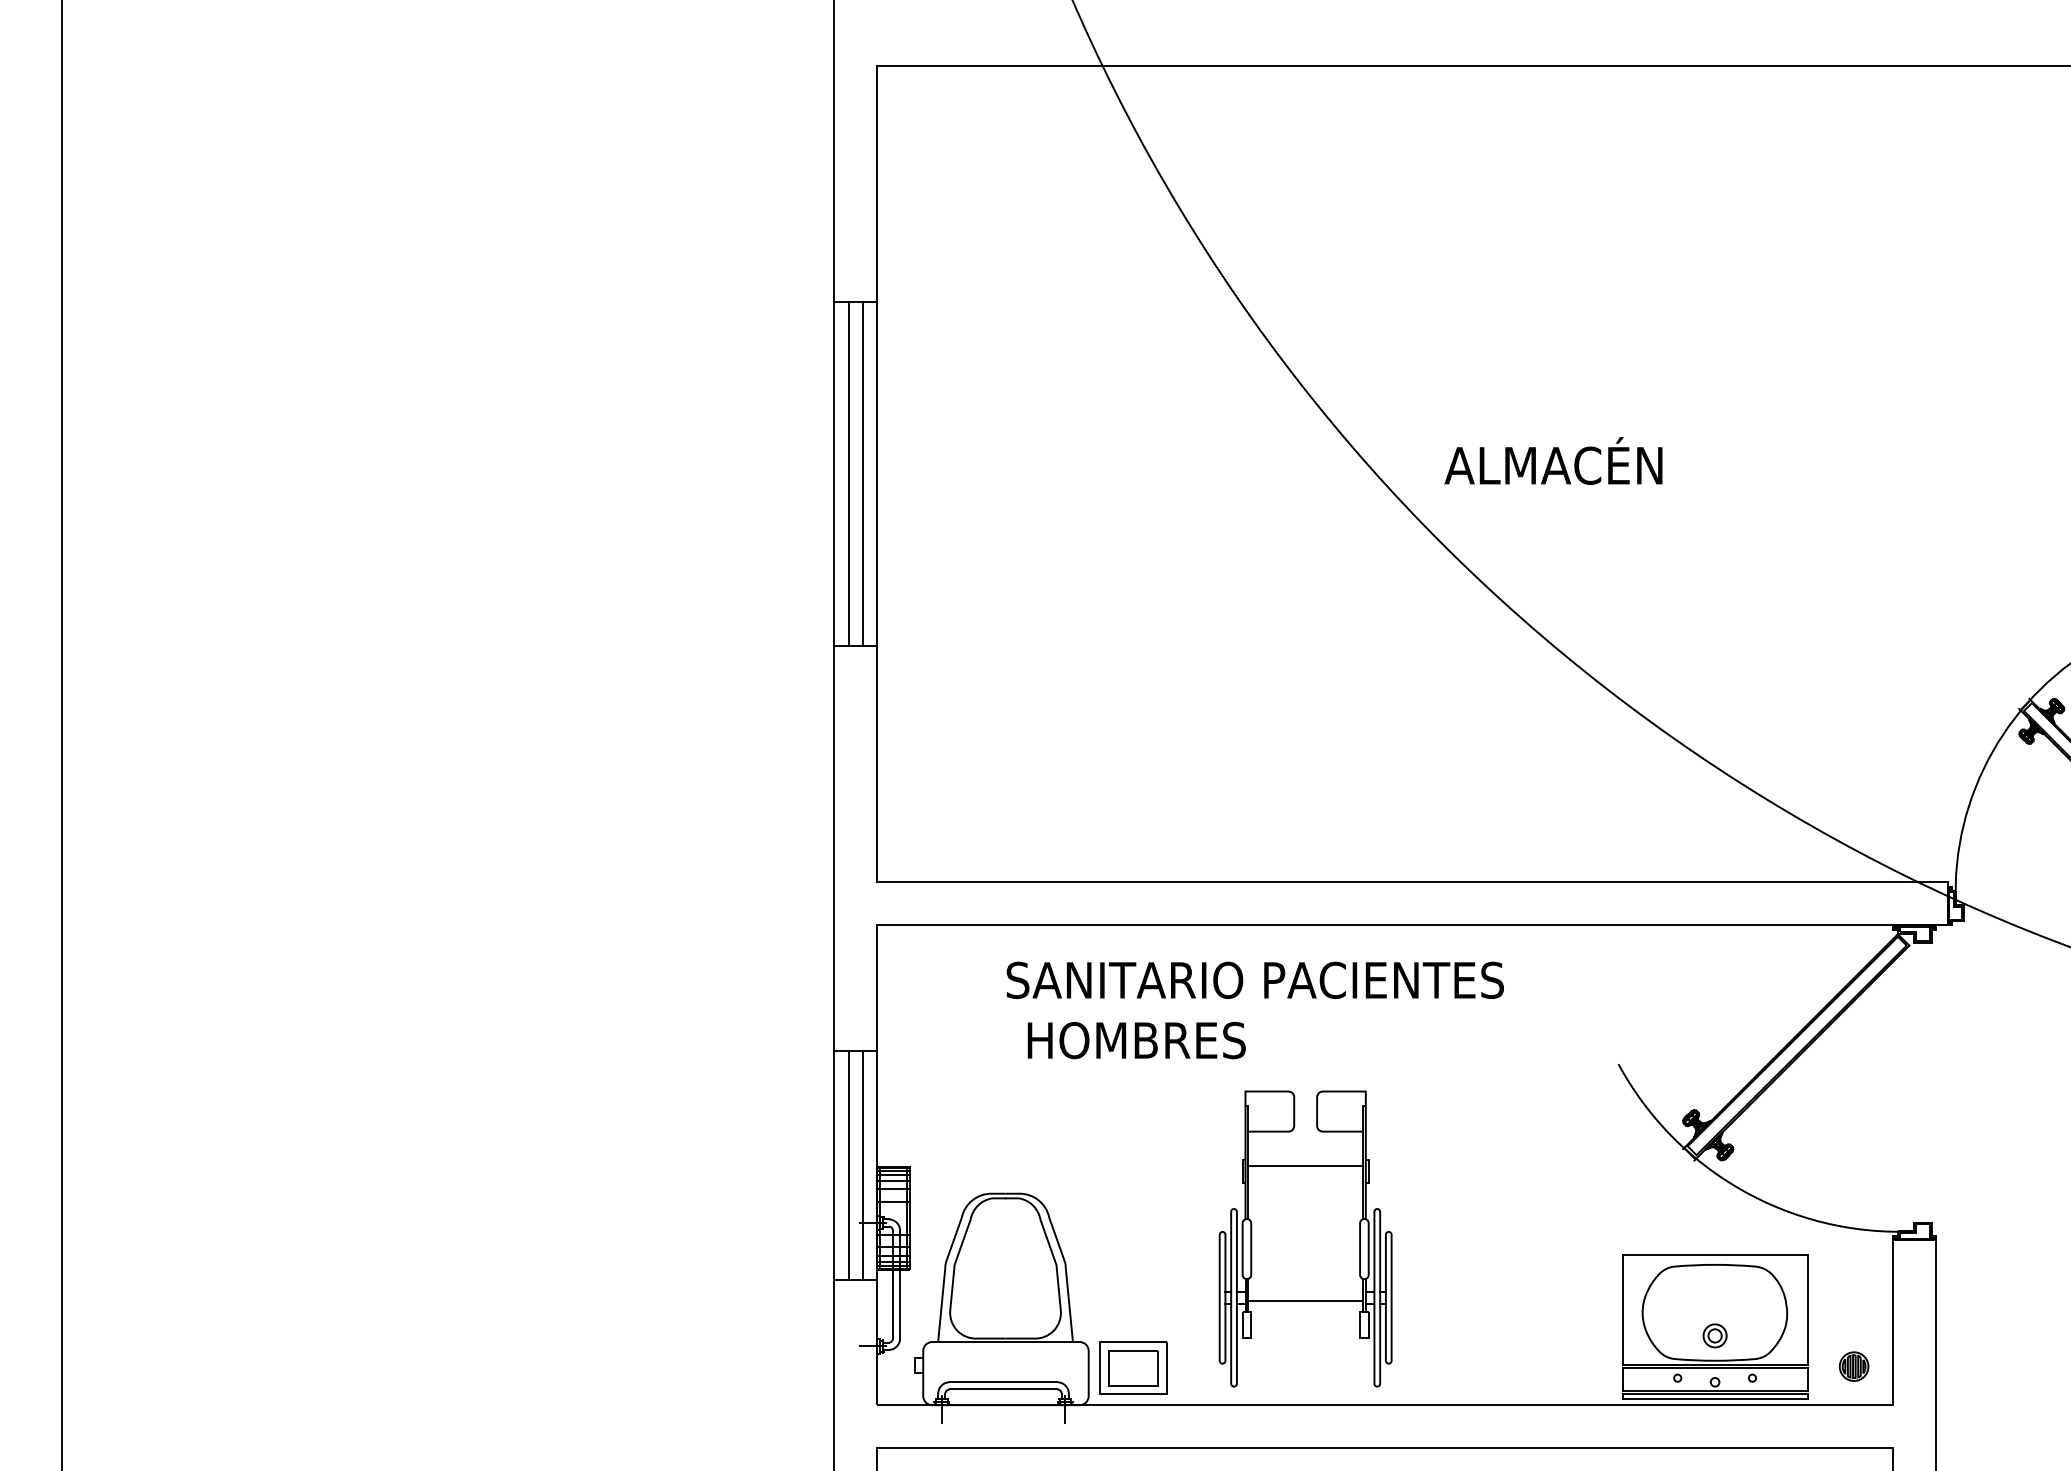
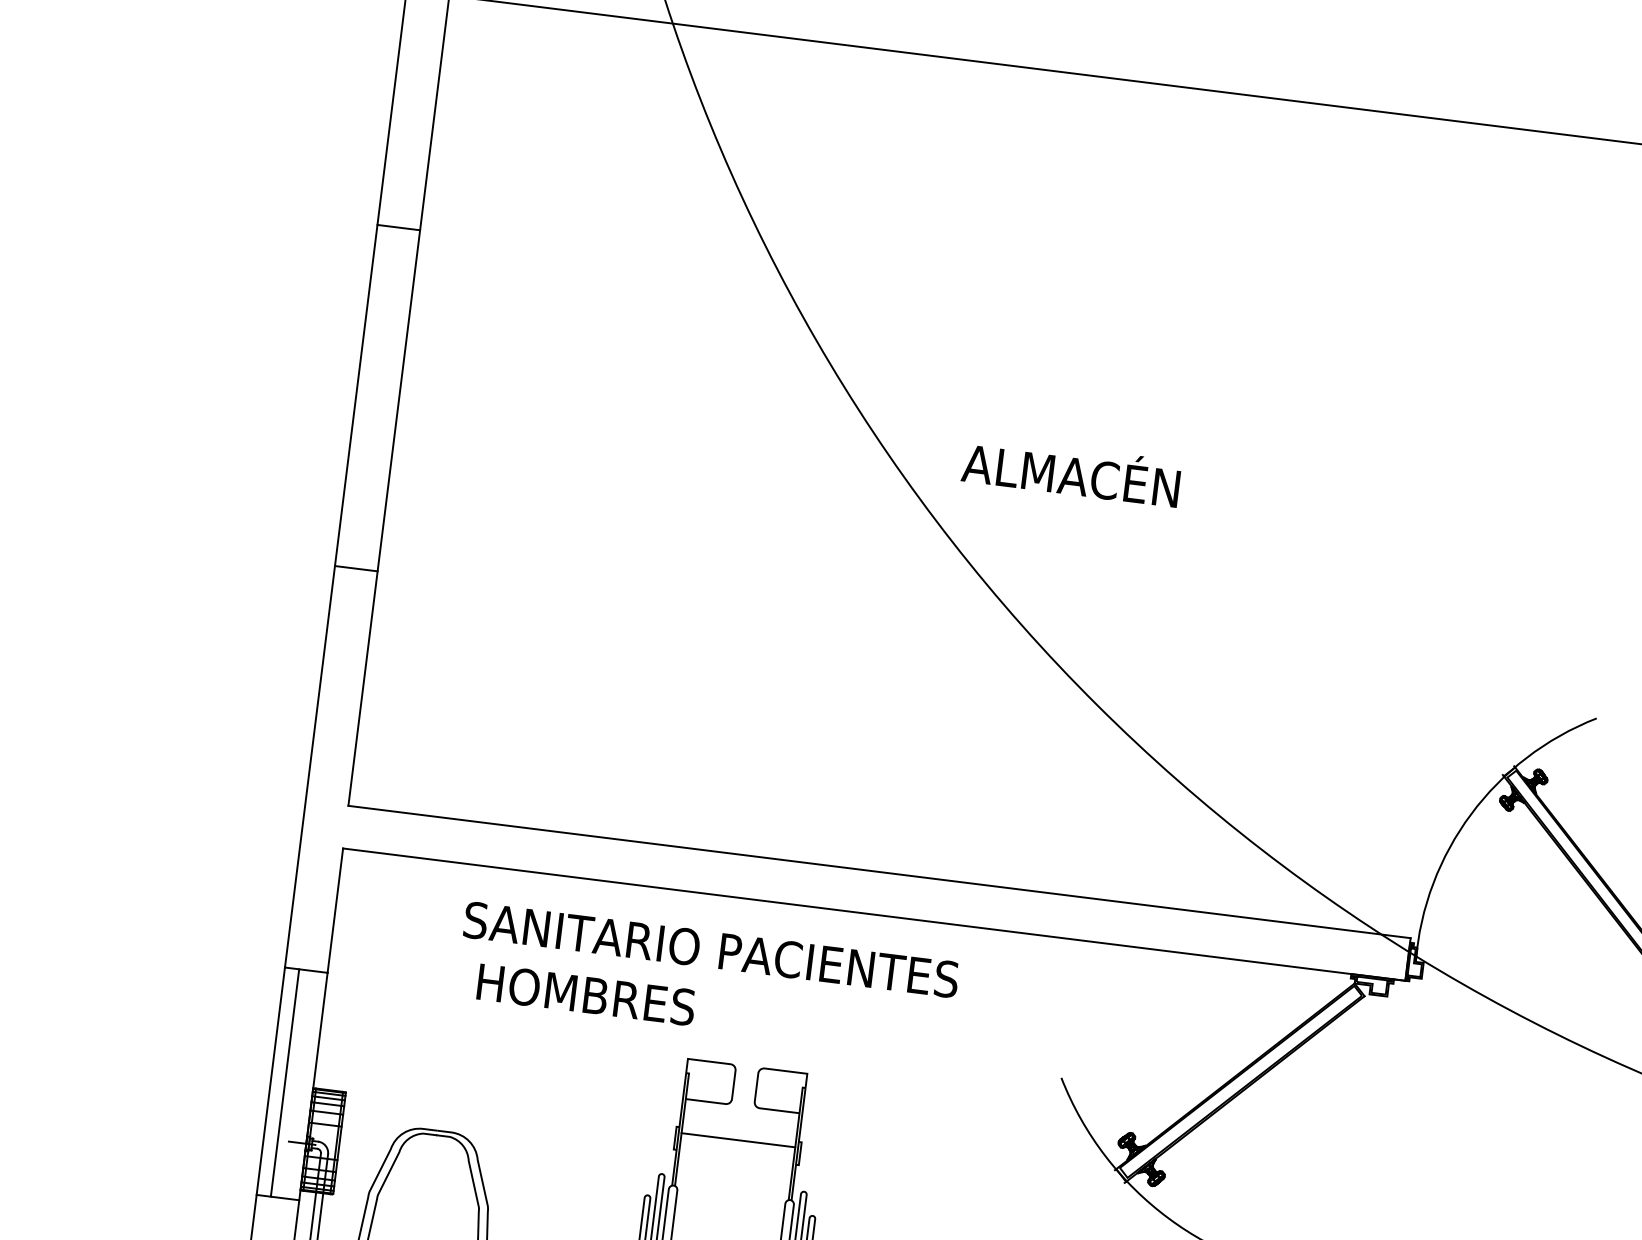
line: (848, 473) -> (370, 396), removed
line: (862, 473) -> (384, 398), removed
line: (862, 1164) -> (298, 1083), removed

